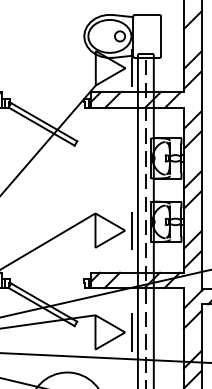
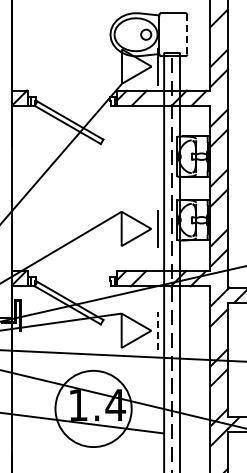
line: (161, 36) -> (187, 34), solid -> dashed
line: (131, 332) -> (157, 330), solid -> dashed

